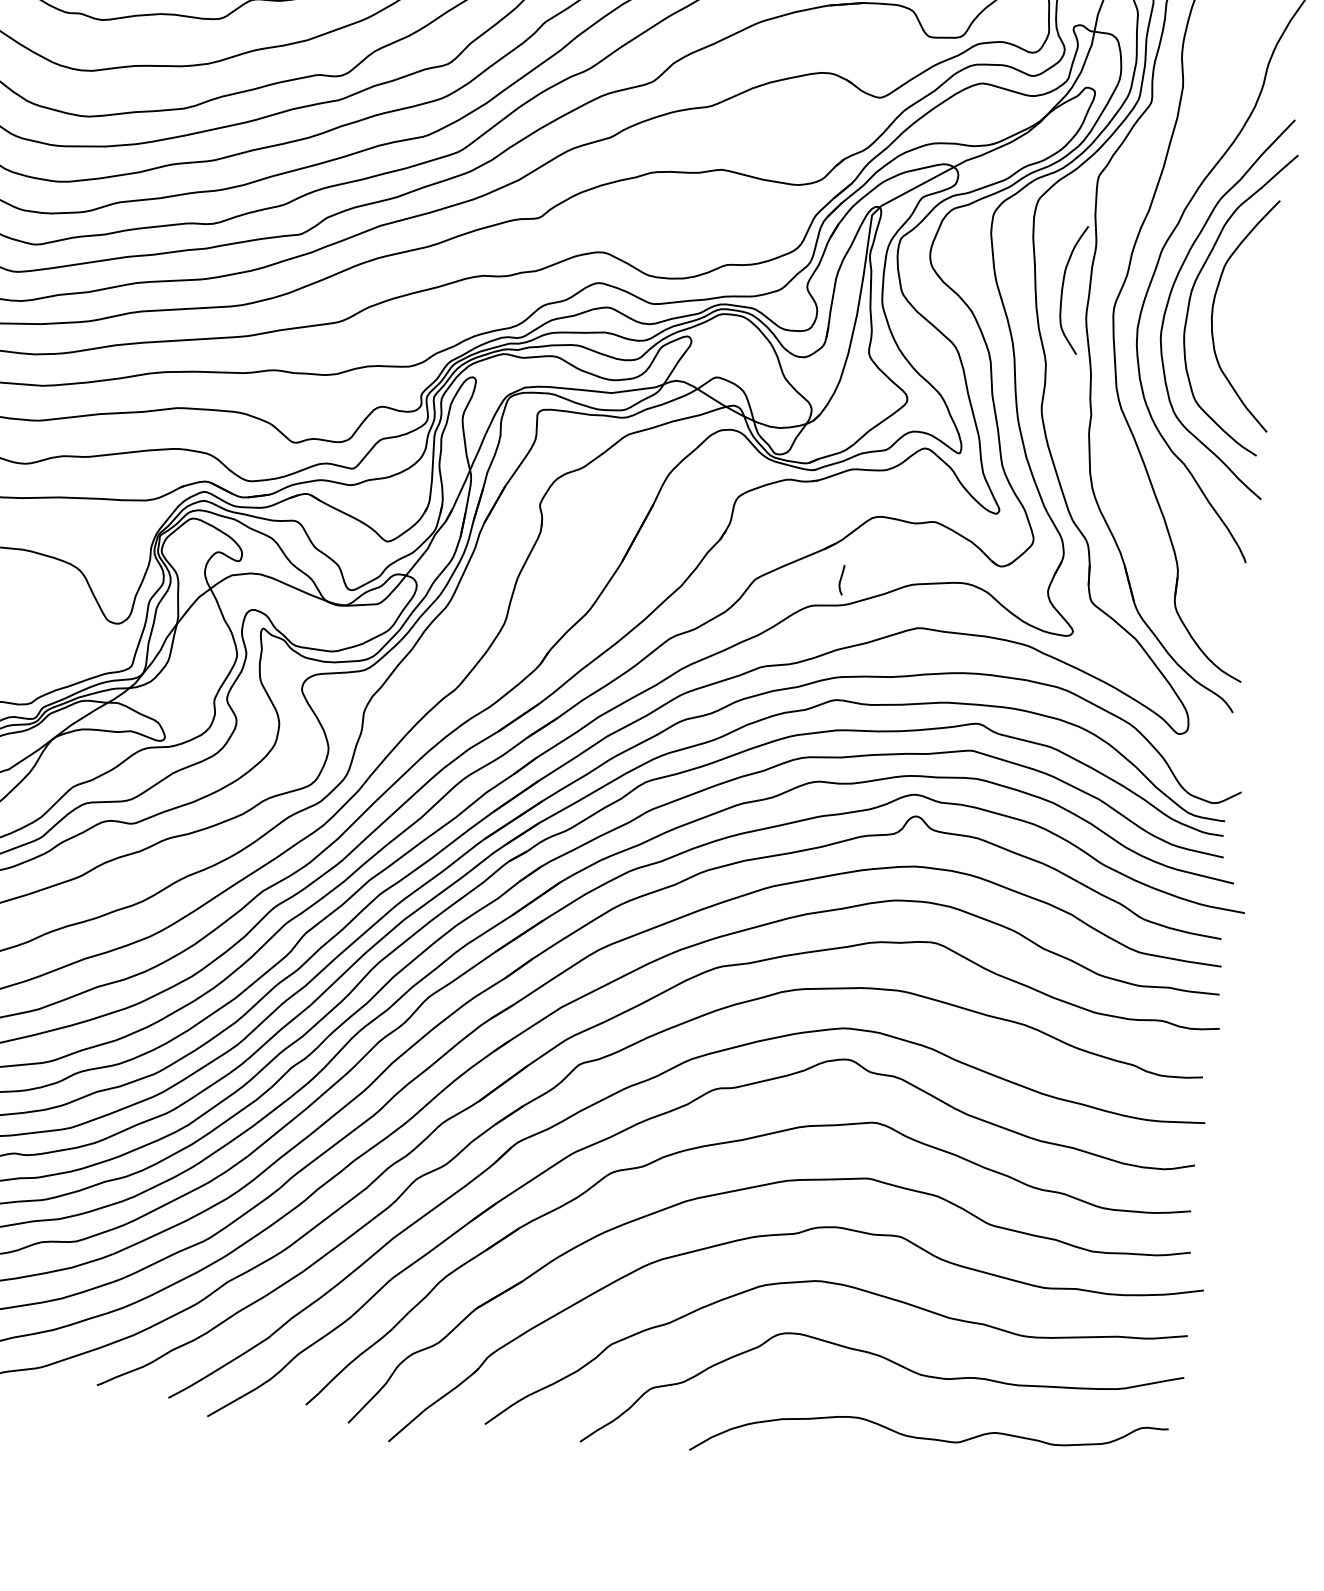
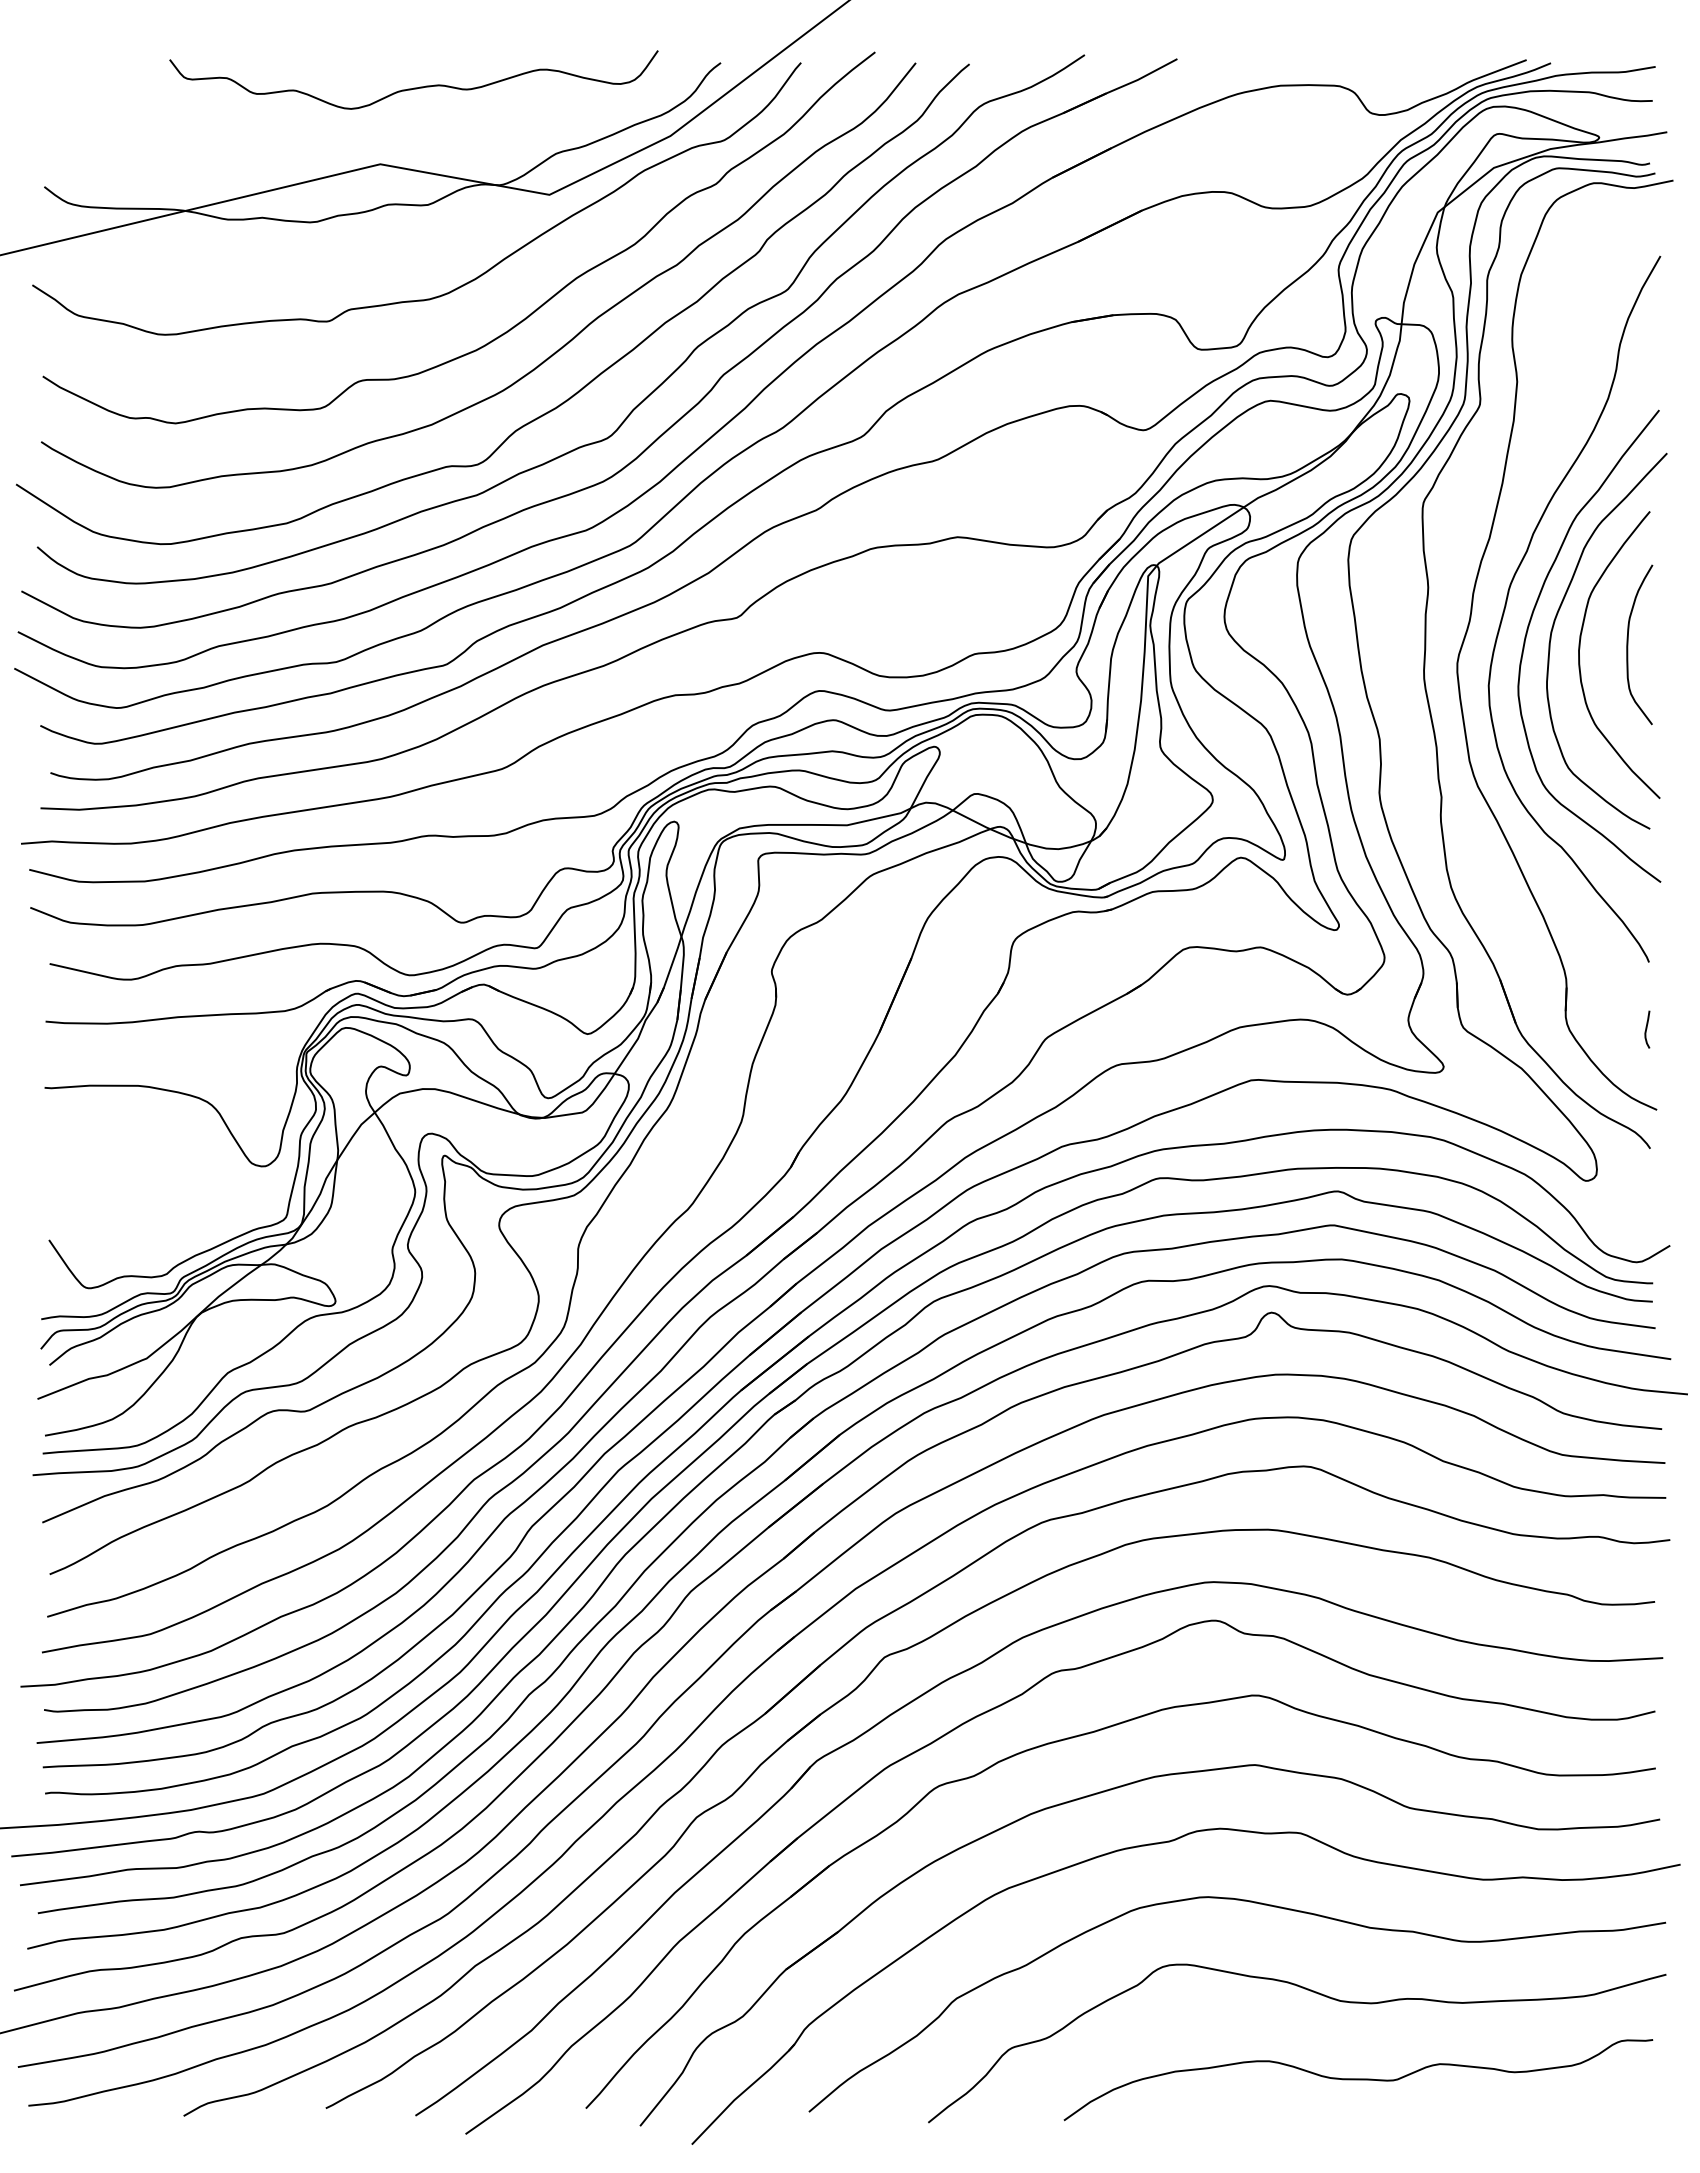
curve: (1063, 288) -> (1628, 644), moved
curve: (841, 579) -> (1647, 1029), moved

